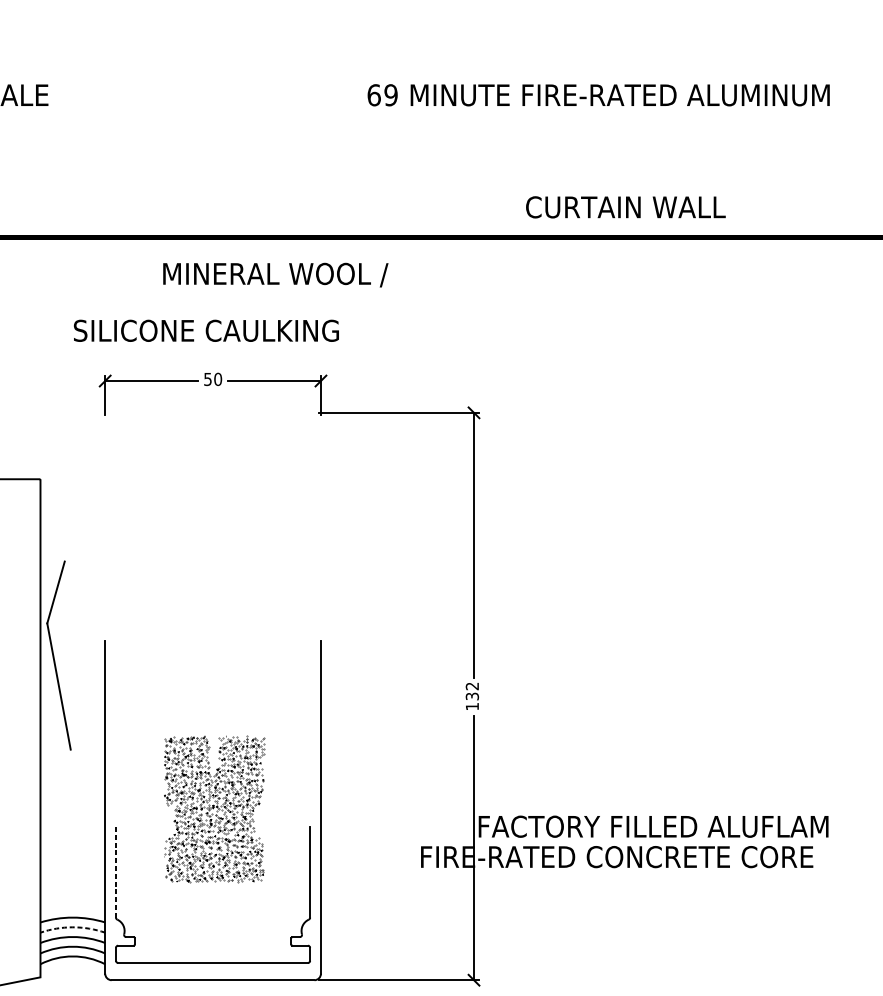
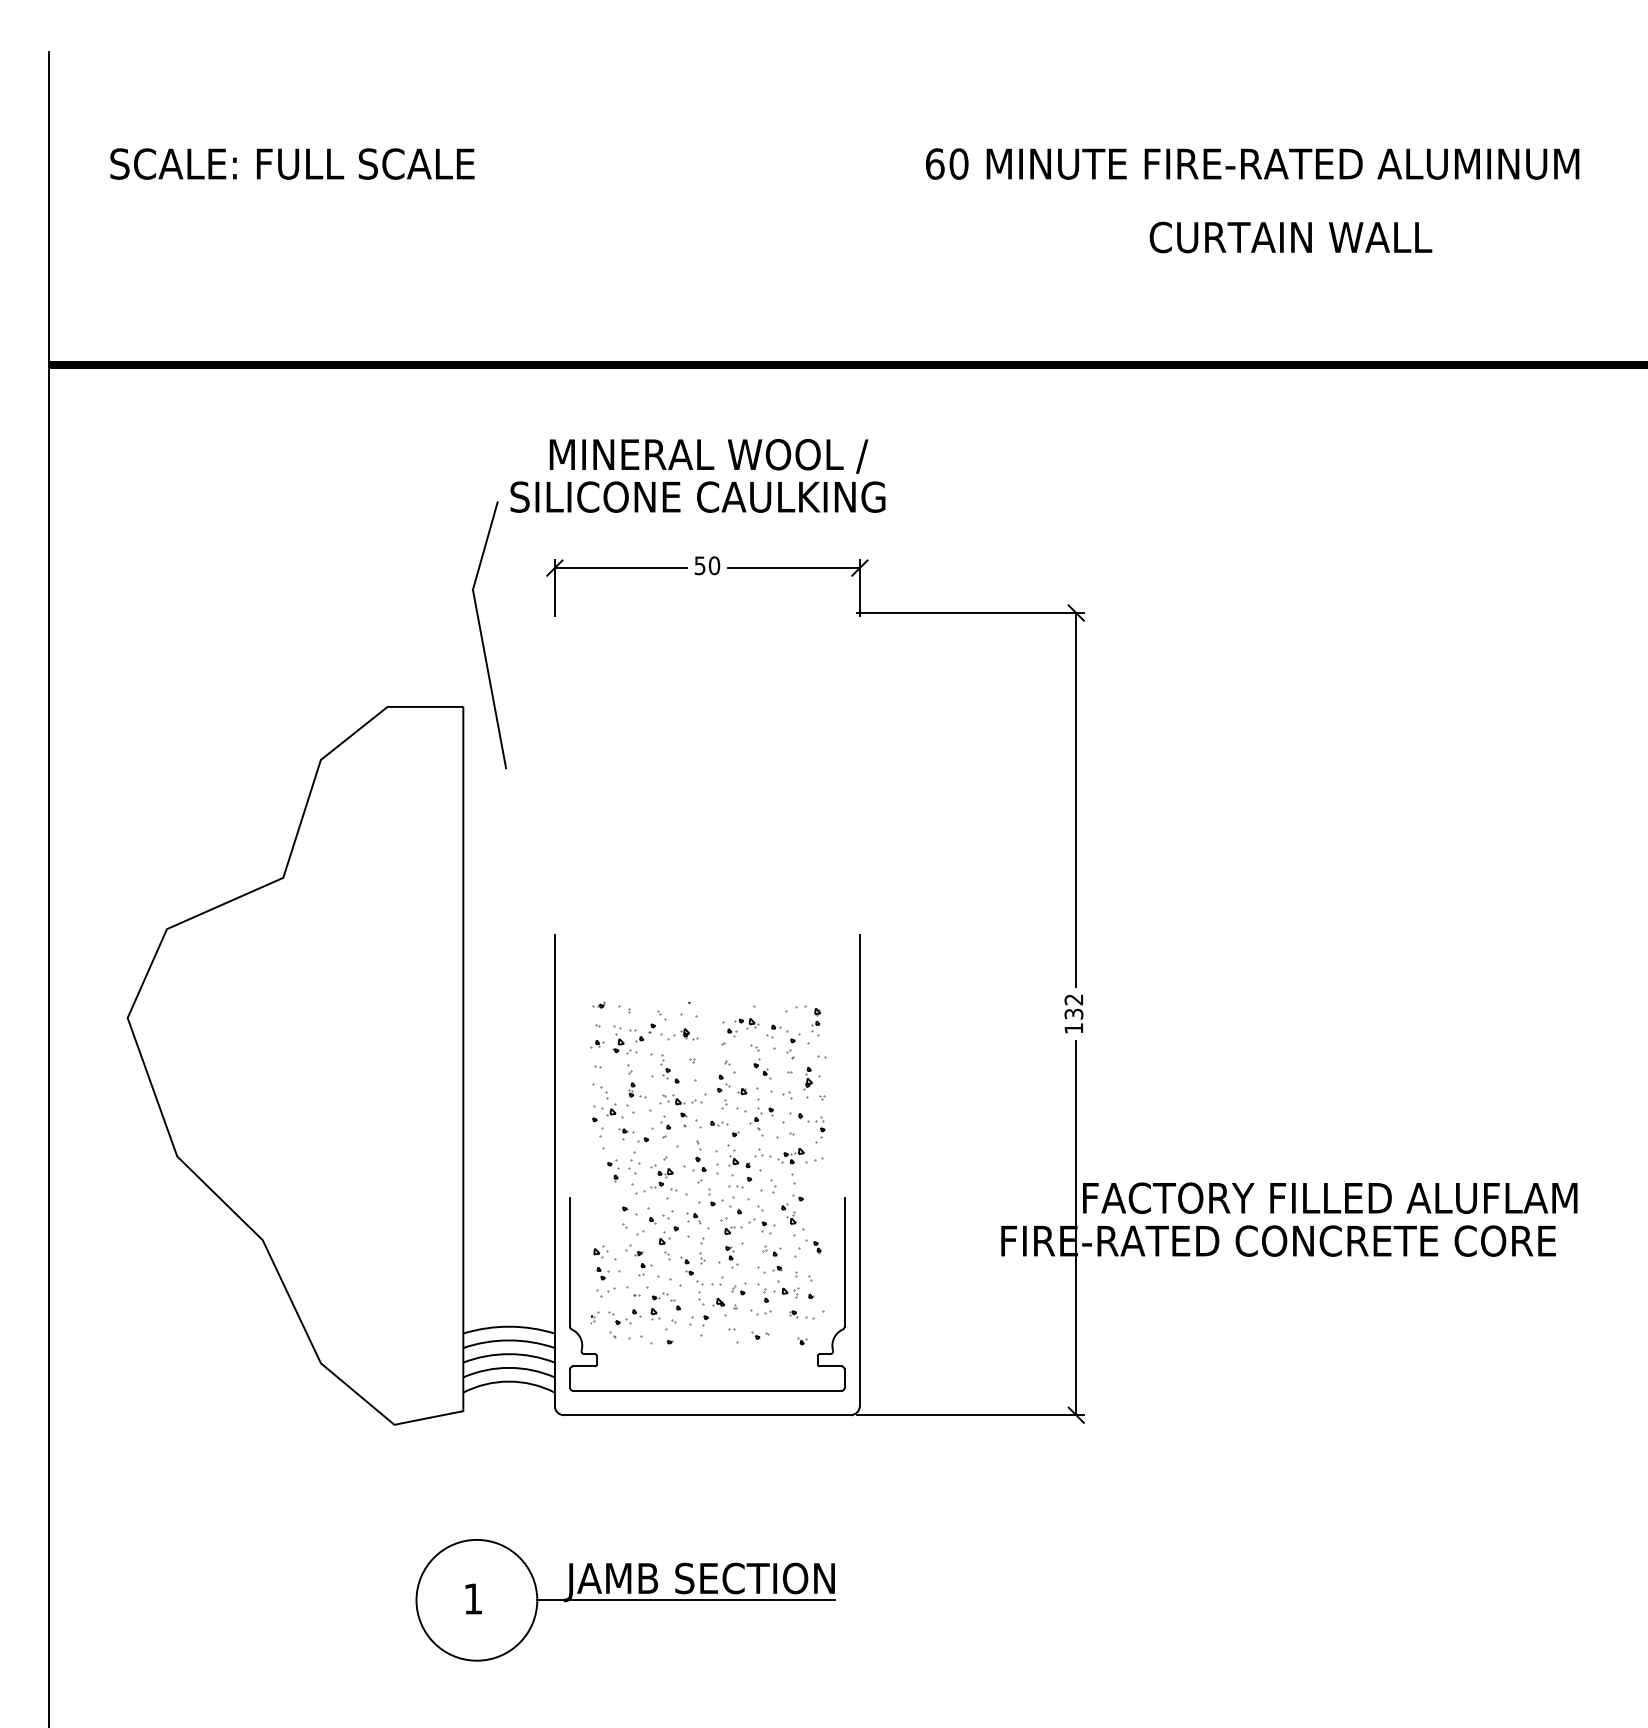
text: (390, 94) -> (958, 163), 69 -> 60
text: (625, 207) -> (1290, 237), moved
text: (275, 275) -> (708, 456), moved
part: (54, 655) -> (482, 635), moved
part: (213, 809) -> (708, 1173), size x1.67
line: (116, 872) -> (570, 1262), dashed -> solid
arc: (73, 927) -> (509, 1340), dashed -> solid

